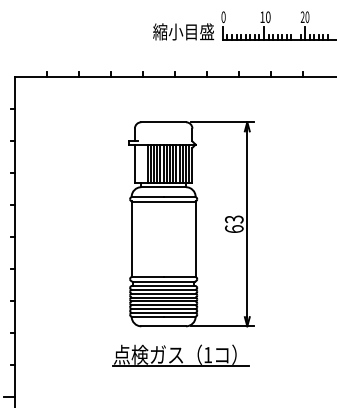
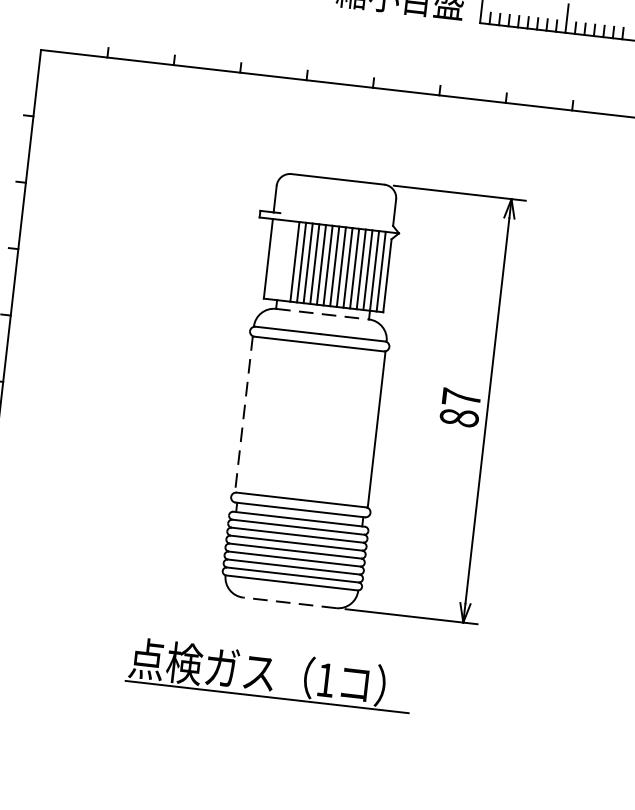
line: (164, 187) -> (324, 314), solid -> dashed
text: (234, 224) -> (460, 408), 63 -> 87
line: (131, 239) -> (243, 415), solid -> dashed
line: (163, 326) -> (289, 603), solid -> dashed
part: (180, 355) -> (268, 674), moved

